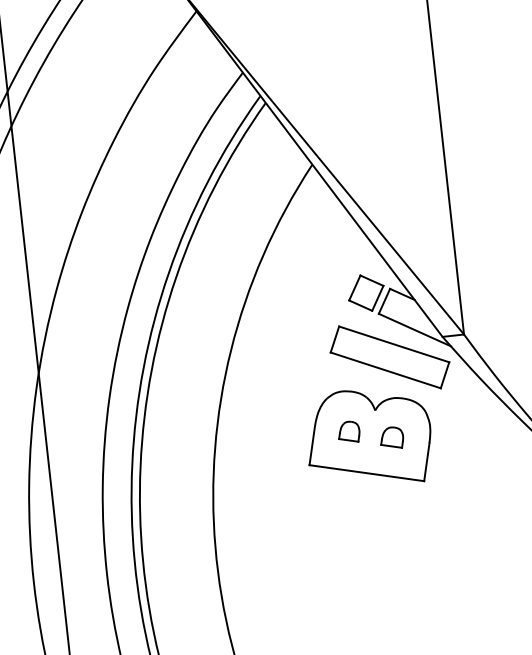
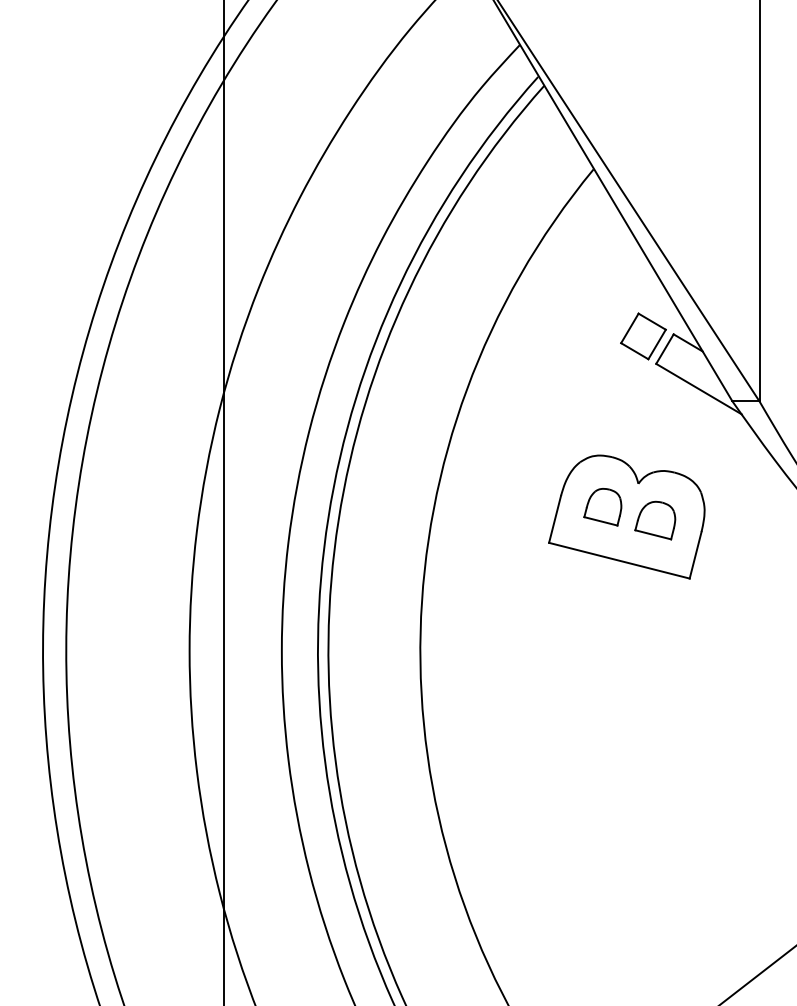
part: (389, 357) -> (663, 419), removed
part: (348, 432) -> (602, 507), size x1.4
part: (391, 438) -> (655, 520), size x1.4

